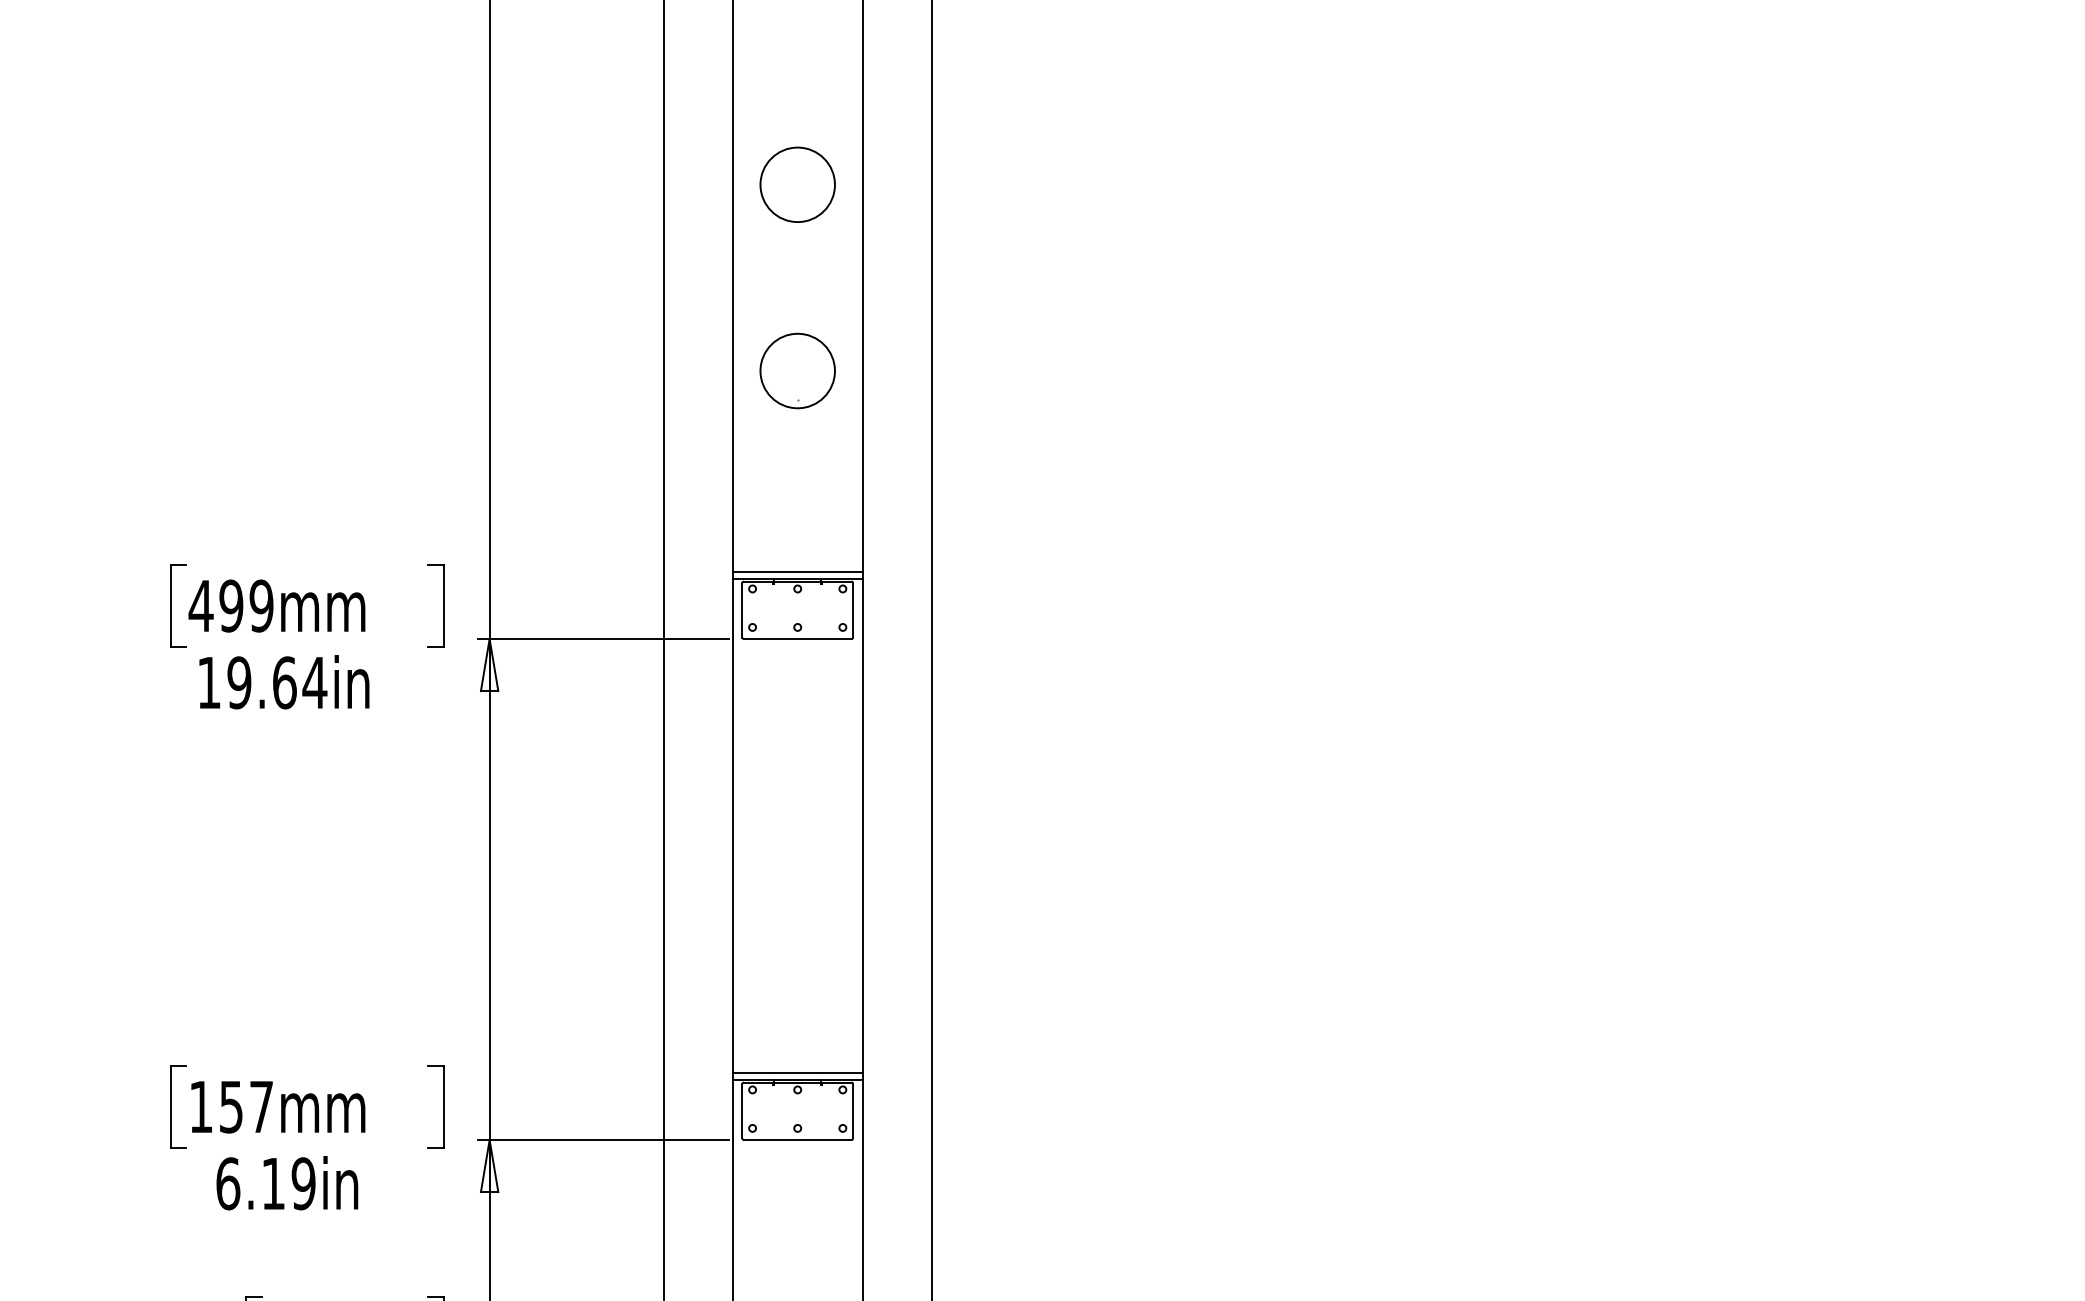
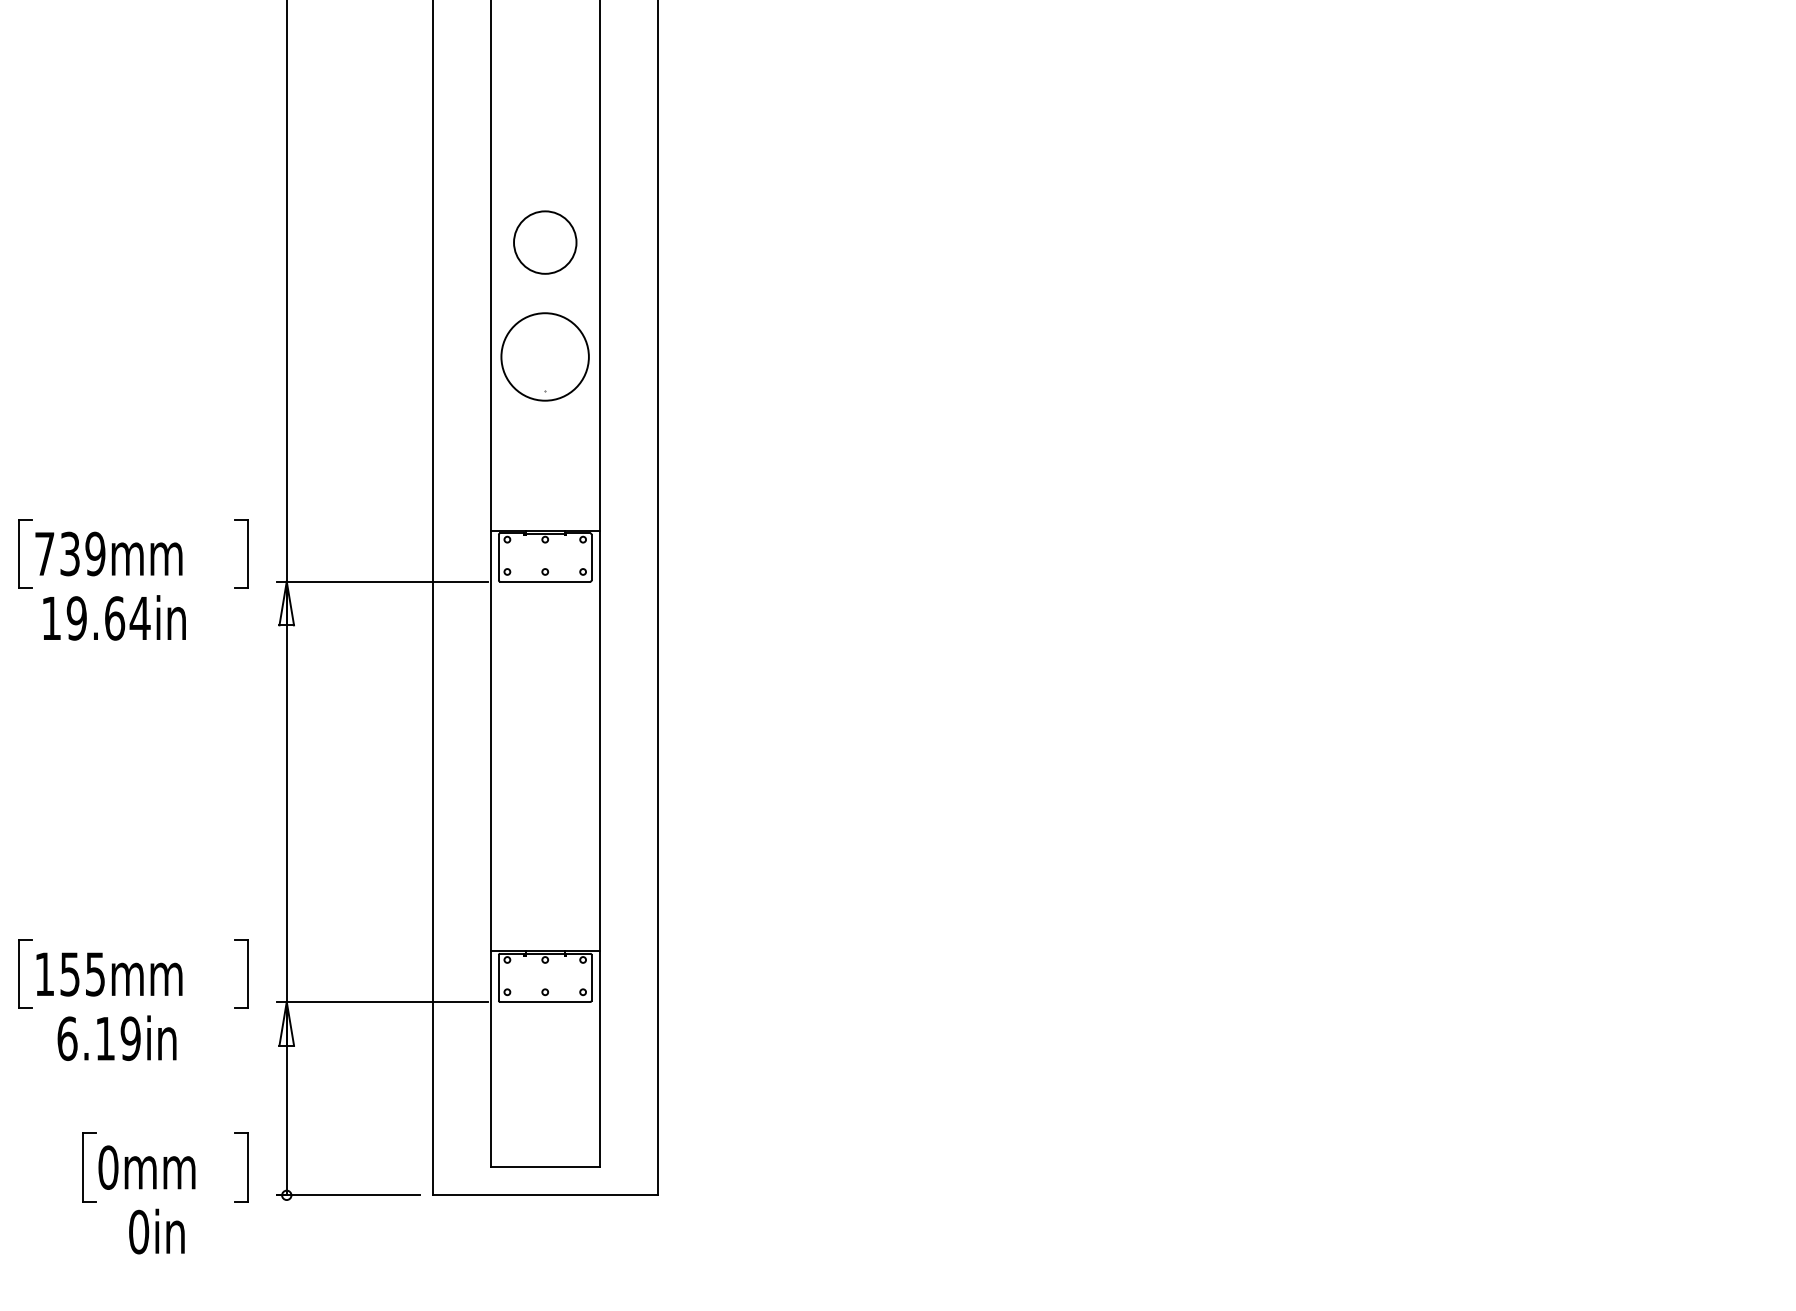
circle: (798, 184) -> (545, 242), moved
part: (798, 370) -> (545, 356), size x1.4
line: (796, 572) -> (544, 525), removed
text: (215, 605) -> (56, 553), 499mm -> 739mm
line: (796, 1072) -> (544, 945), removed
text: (261, 1107) -> (95, 974), 157mm -> 155mm

